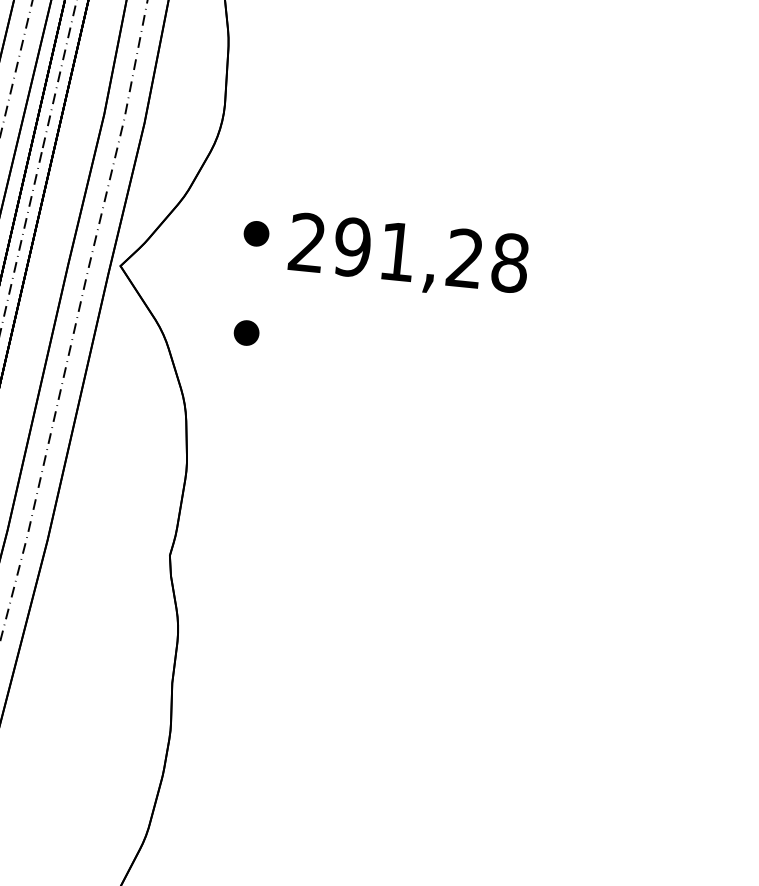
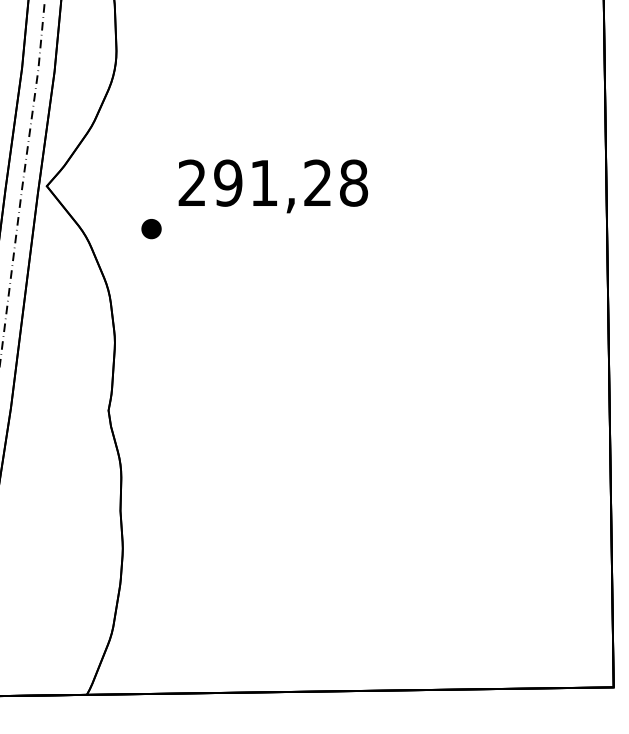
part: (256, 234) -> (151, 150), removed
text: (407, 257) -> (272, 186), moved

